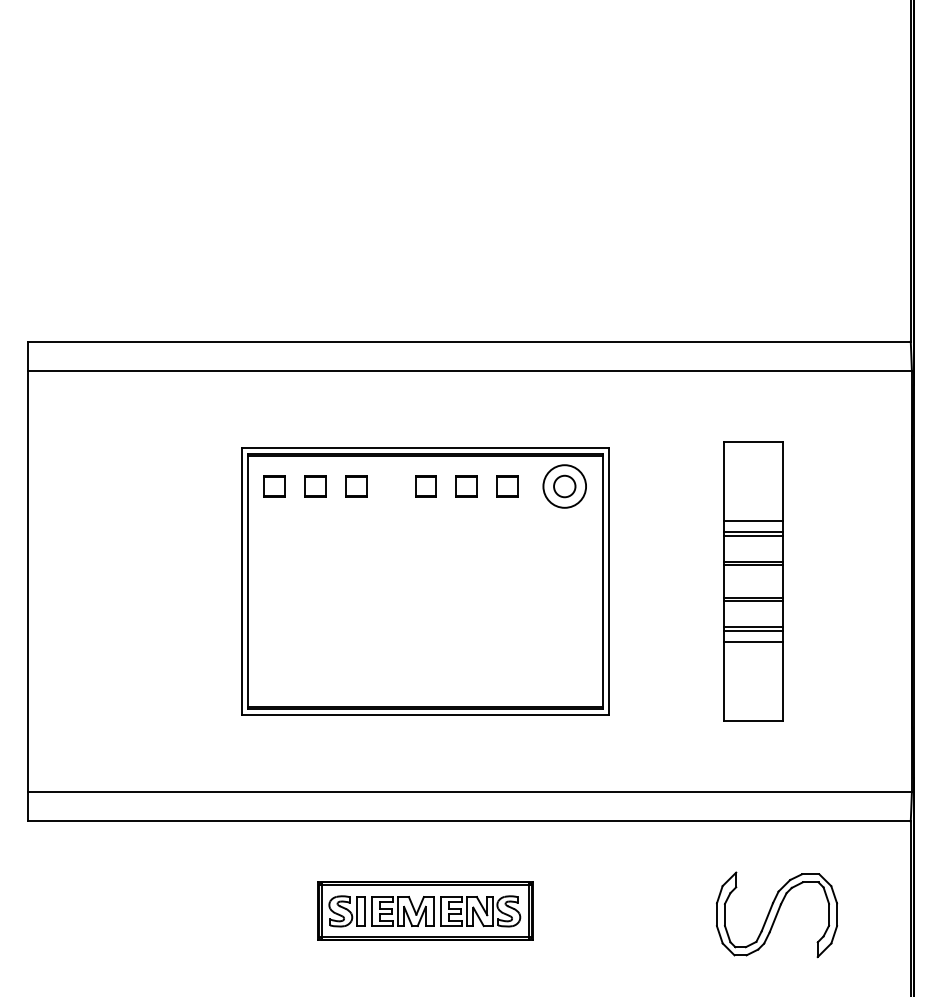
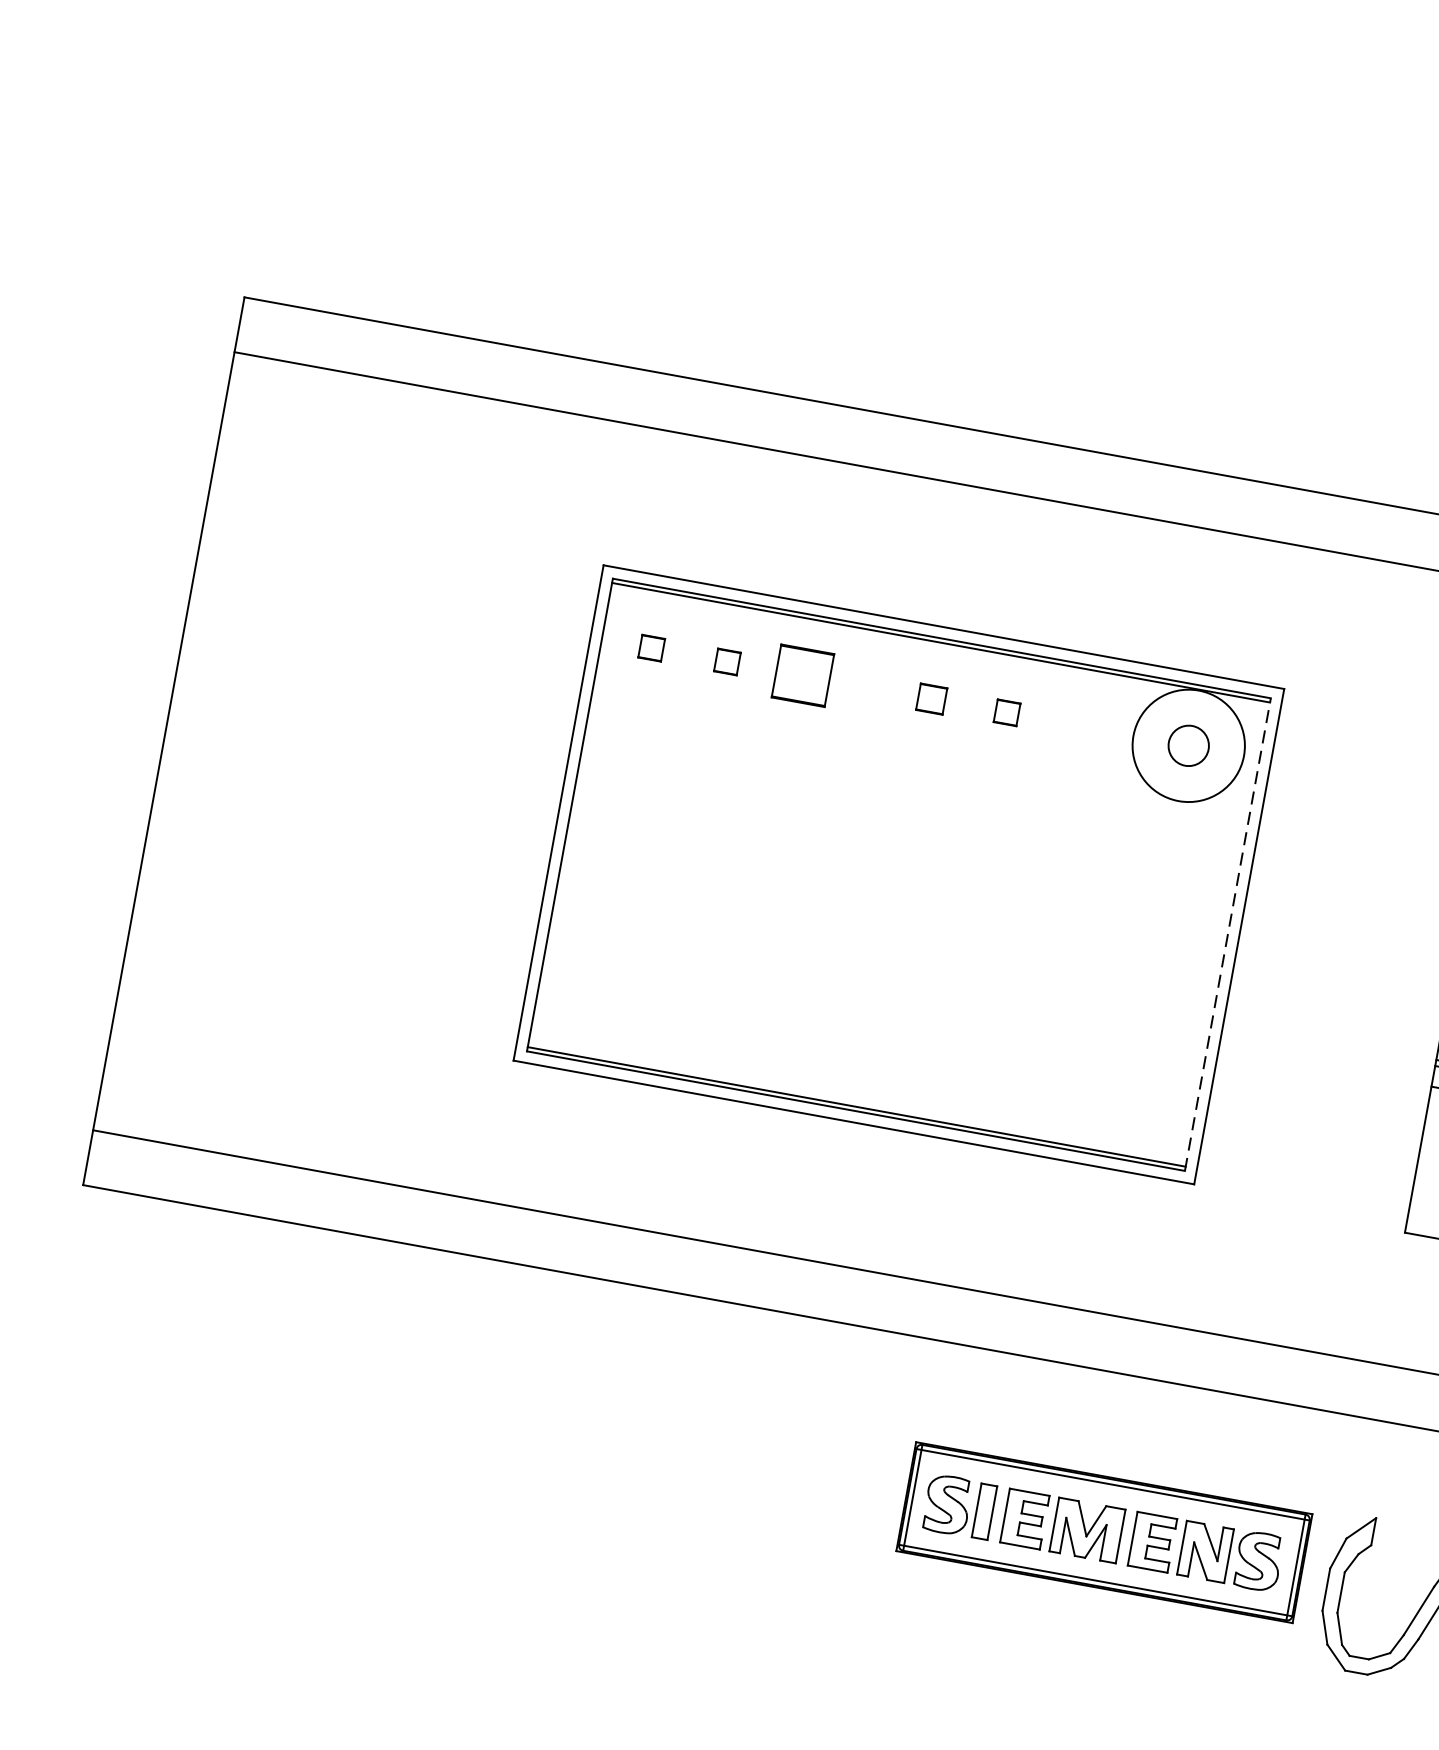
part: (274, 486) -> (651, 648), size x0.6
part: (315, 486) -> (727, 661), size x0.6
part: (356, 486) -> (803, 675), size x1.4
part: (425, 486) -> (930, 698), size x0.7
part: (466, 486) -> (1006, 712), size x0.6
part: (507, 486) -> (1082, 726), removed
circle: (564, 486) -> (1188, 745), size x1.4
line: (603, 581) -> (1228, 934), solid -> dashed
part: (425, 910) -> (1104, 1531), moved

